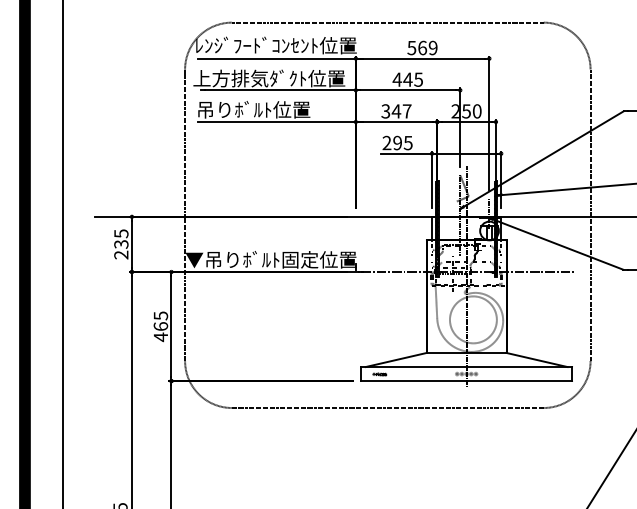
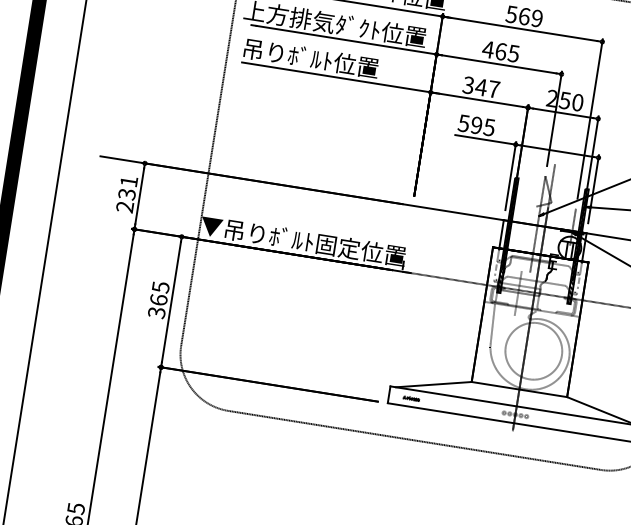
text: (407, 79) -> (500, 51), 445 -> 465
text: (386, 142) -> (463, 122), 295 -> 595
text: (121, 233) -> (129, 181), 235 -> 231
text: (160, 337) -> (156, 313), 465 -> 365

